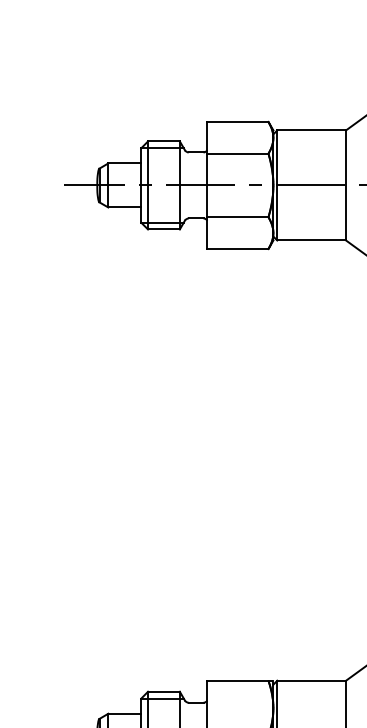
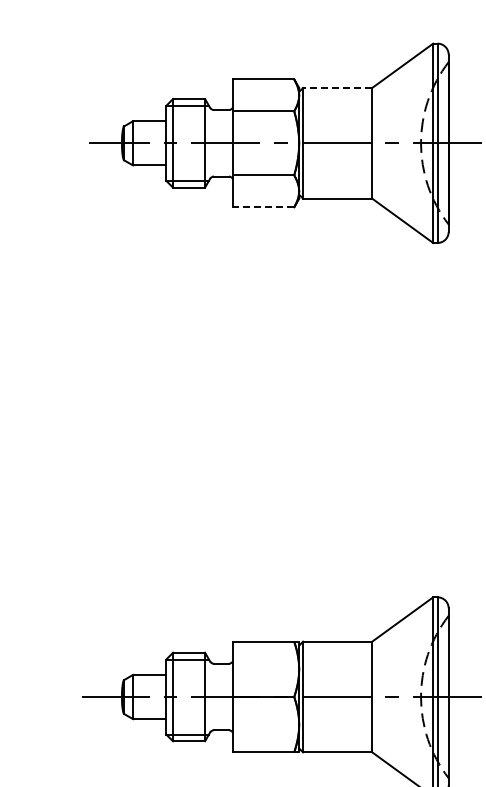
line: (311, 129) -> (337, 87), solid -> dashed
line: (237, 249) -> (263, 207), solid -> dashed

